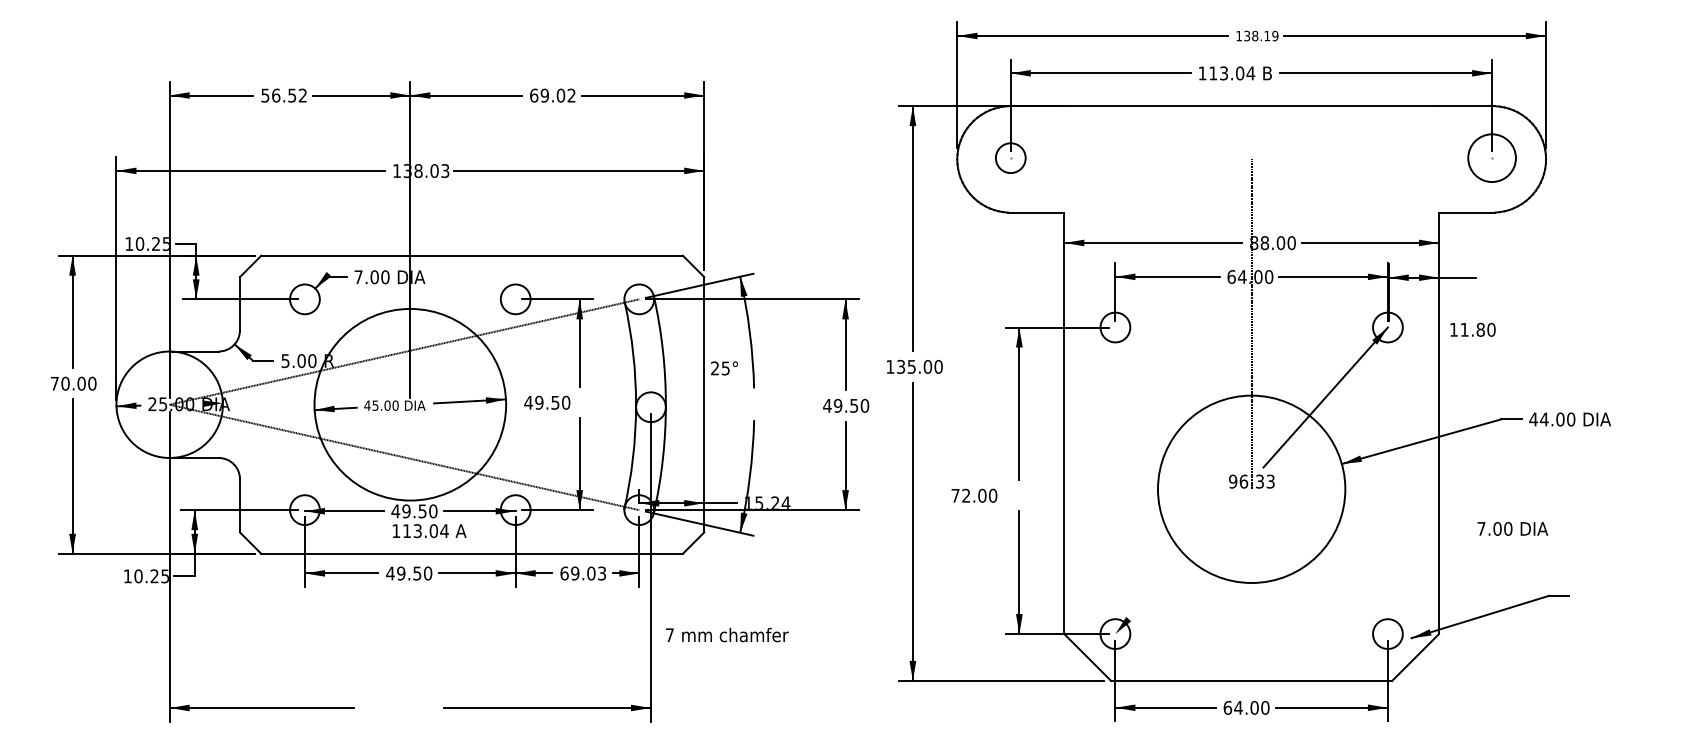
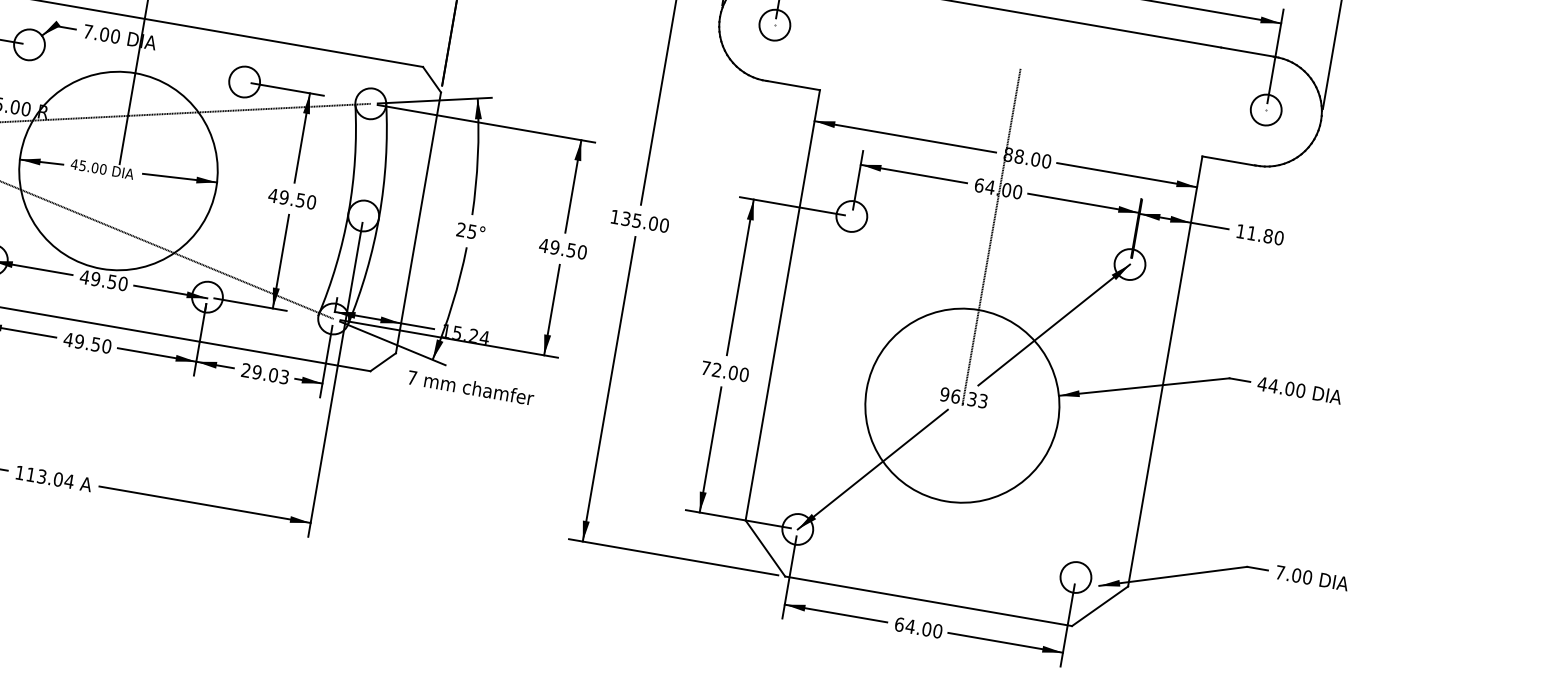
circle: (1492, 158) -> (1266, 110), size x0.62
text: (1472, 329) -> (1259, 234), moved
text: (724, 368) -> (470, 231), moved
text: (547, 402) -> (292, 198), moved
text: (974, 495) -> (725, 371), moved
text: (1512, 528) -> (1312, 577), moved
text: (429, 531) -> (53, 479), moved
line: (1176, 564) -> (872, 469), added
text: (564, 573) -> (246, 370), 69.03 -> 29.03
text: (727, 634) -> (471, 387), moved

